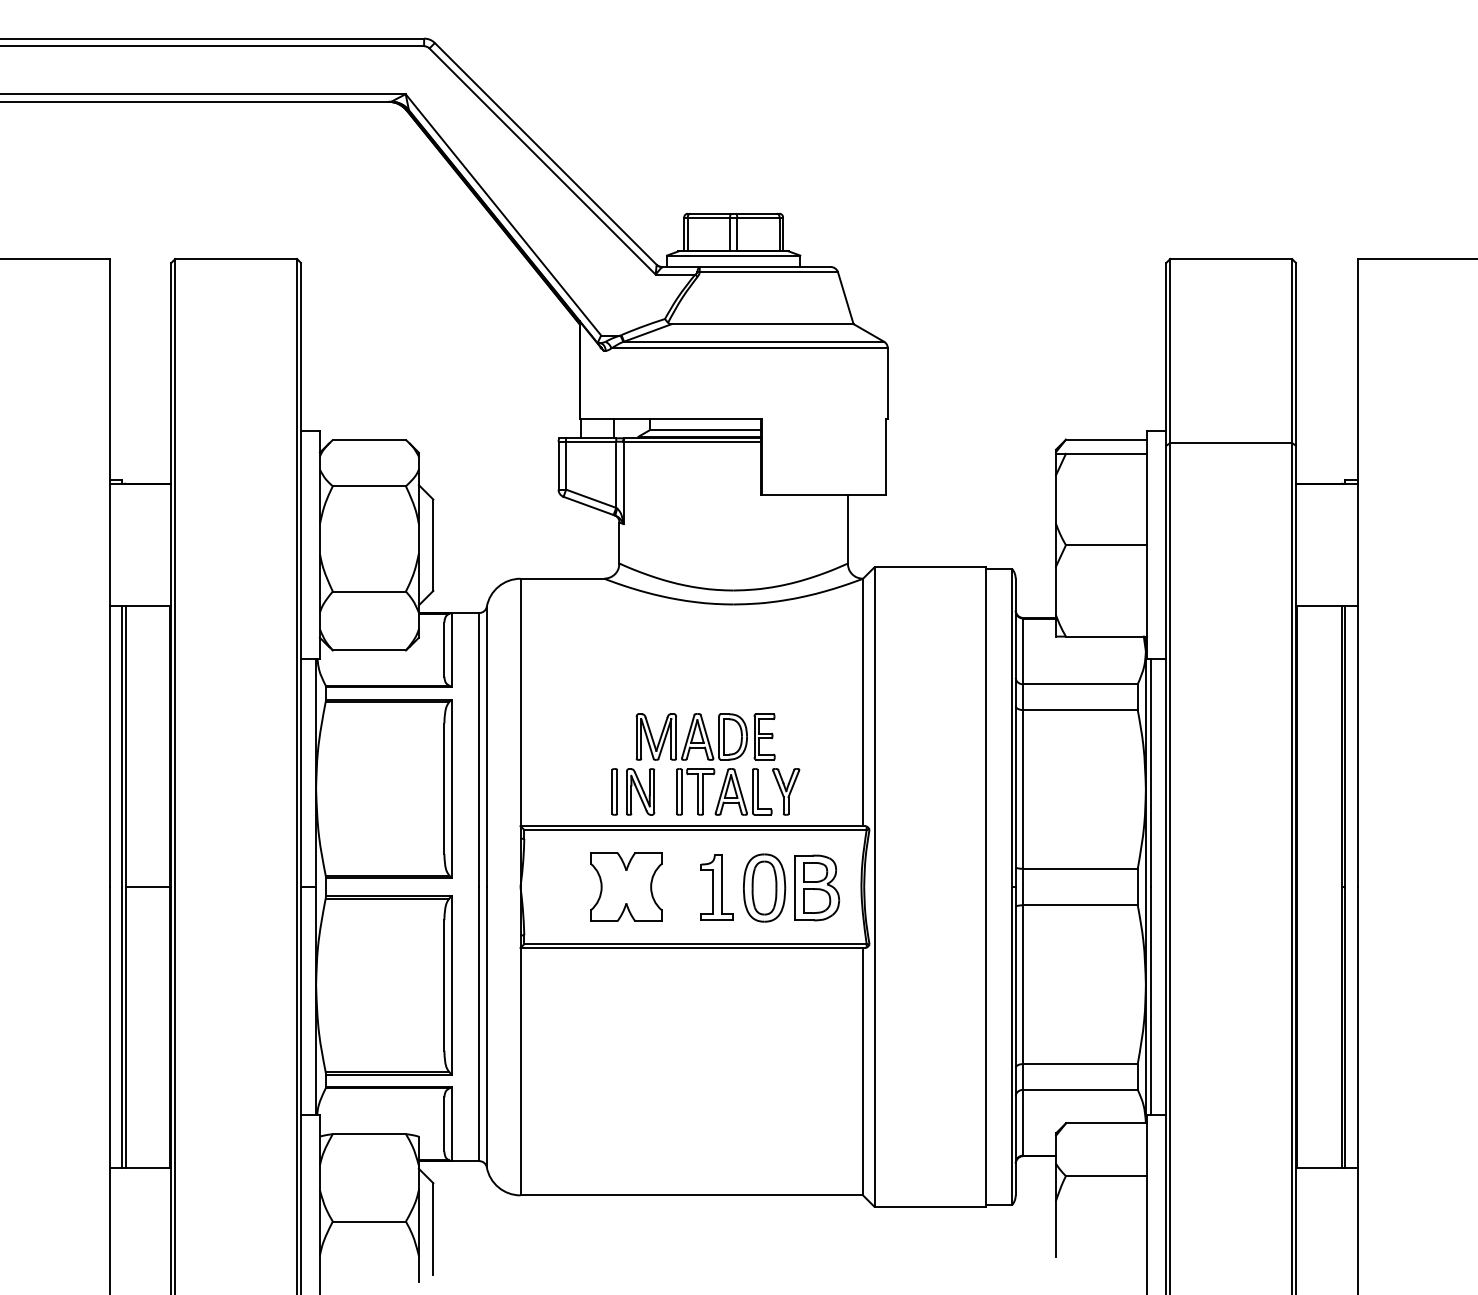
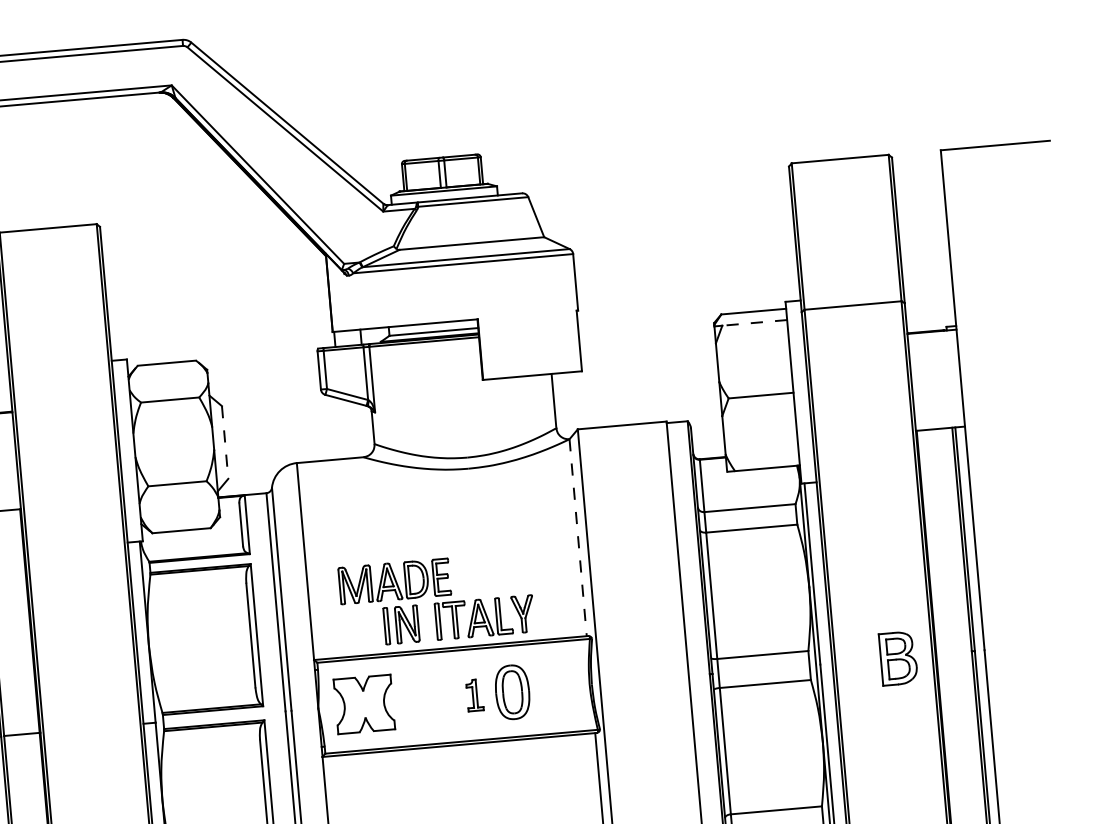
line: (1106, 453) -> (754, 322), solid -> dashed
line: (433, 545) -> (225, 442), solid -> dashed
line: (863, 702) -> (578, 537), solid -> dashed
part: (705, 736) -> (394, 581), moved
part: (626, 886) -> (364, 704), moved
part: (716, 887) -> (474, 695), size x0.6
part: (817, 887) -> (898, 658), moved

